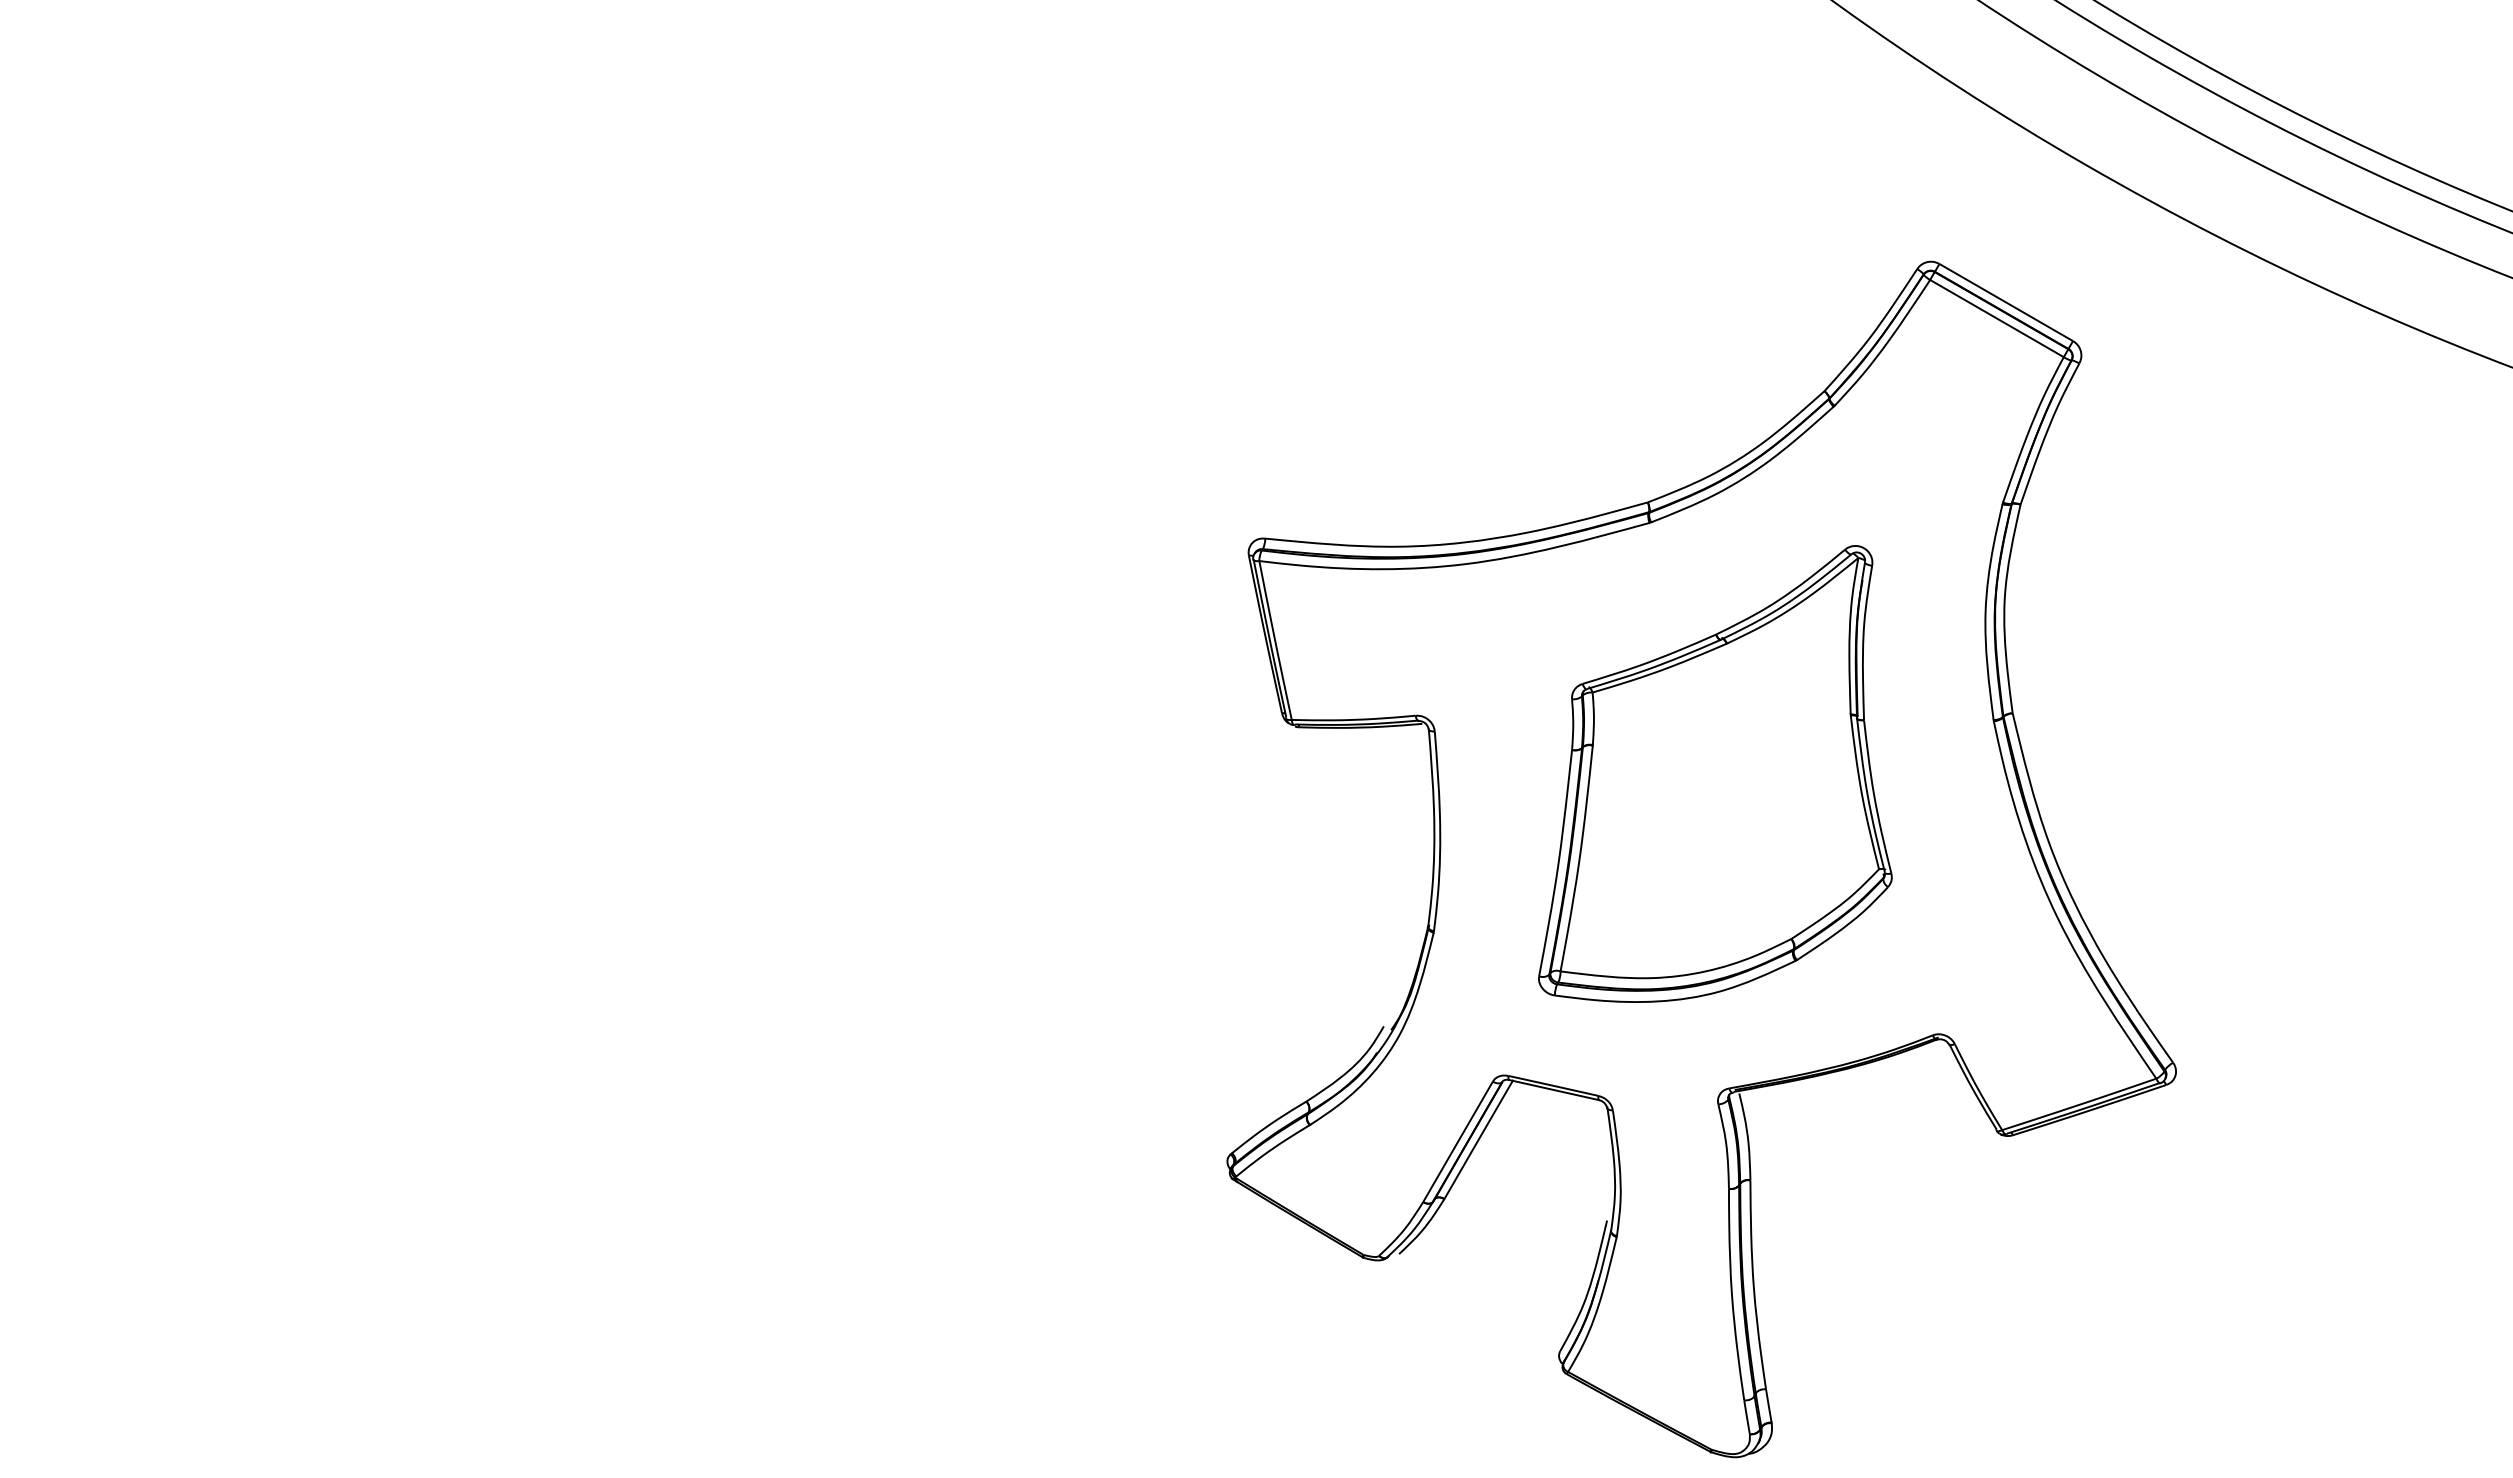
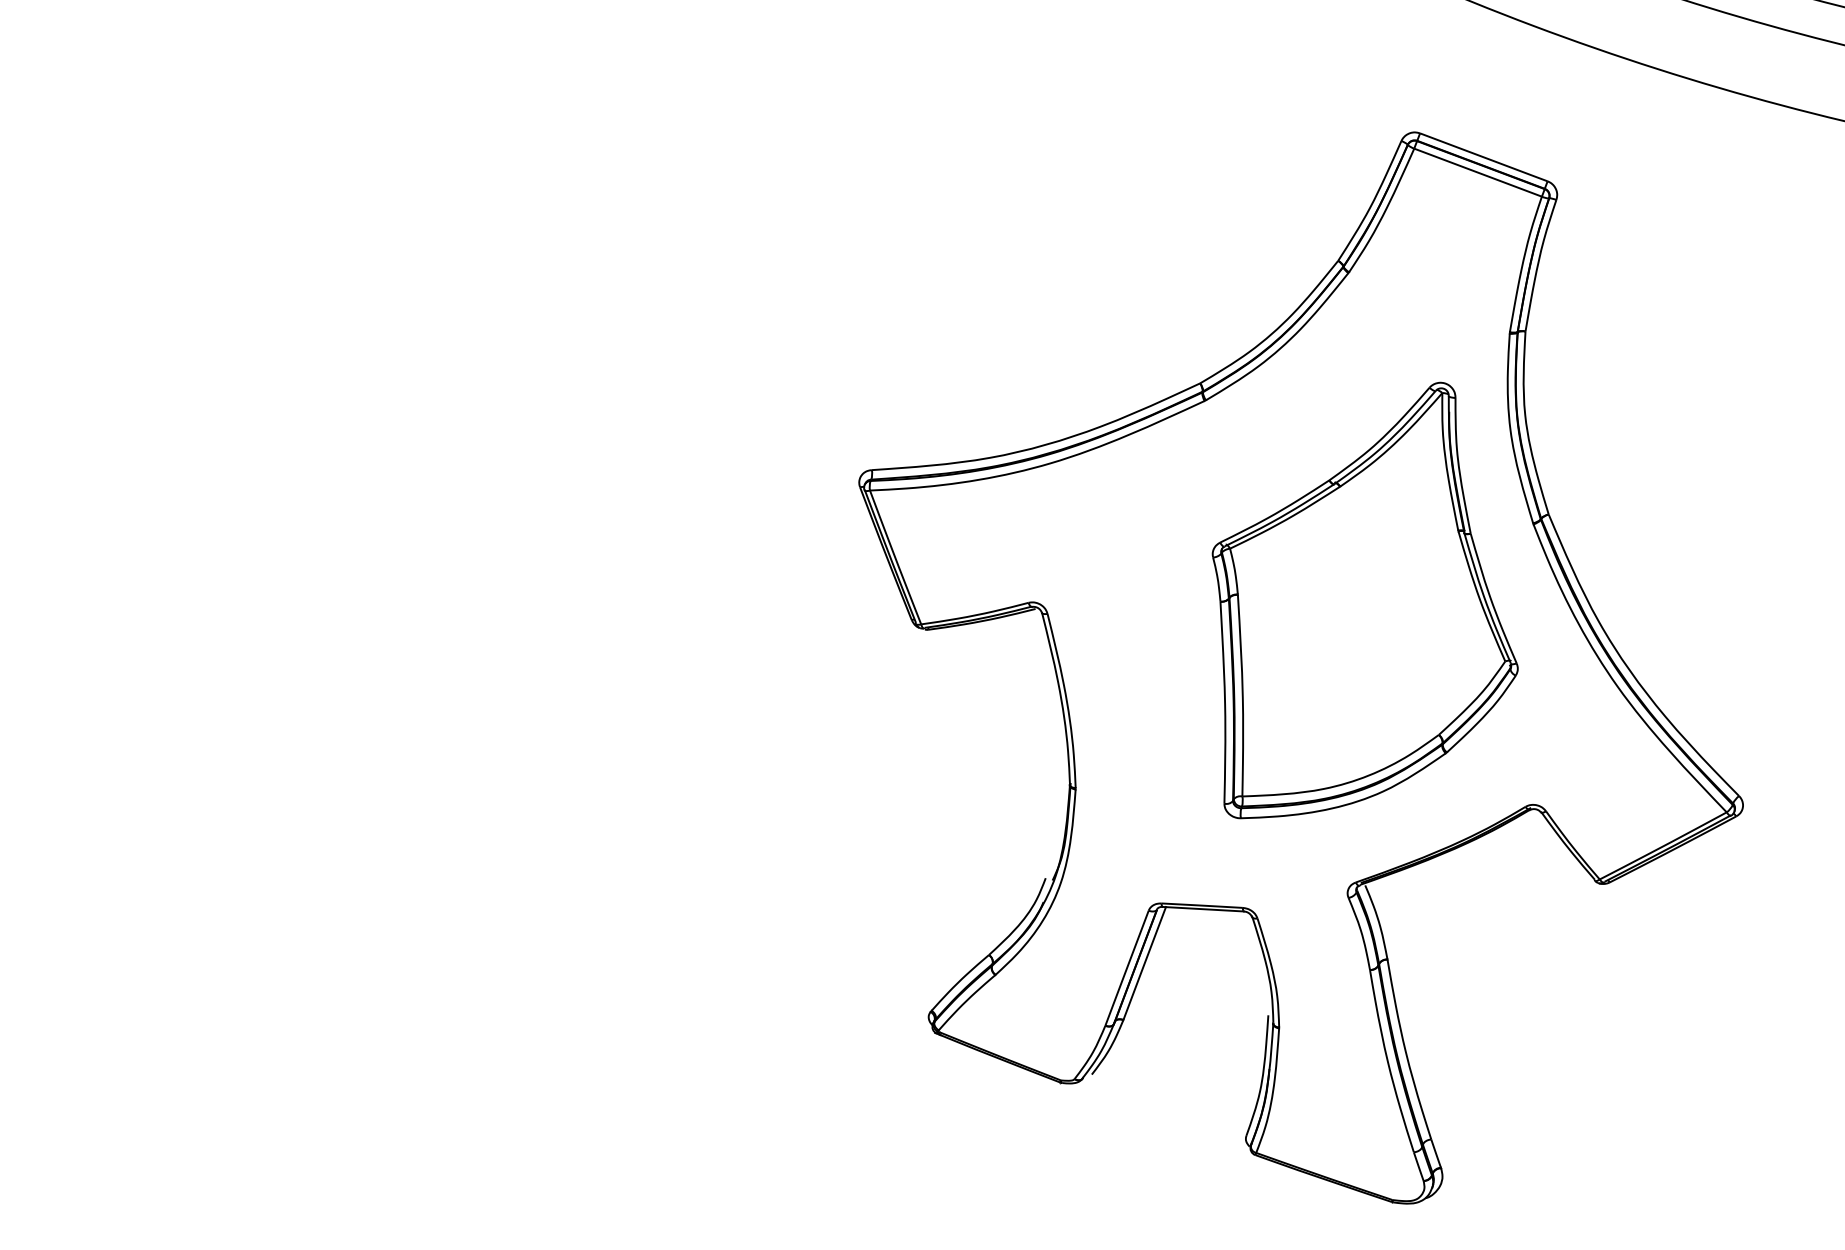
part: (1715, 773) -> (1348, 601), moved

